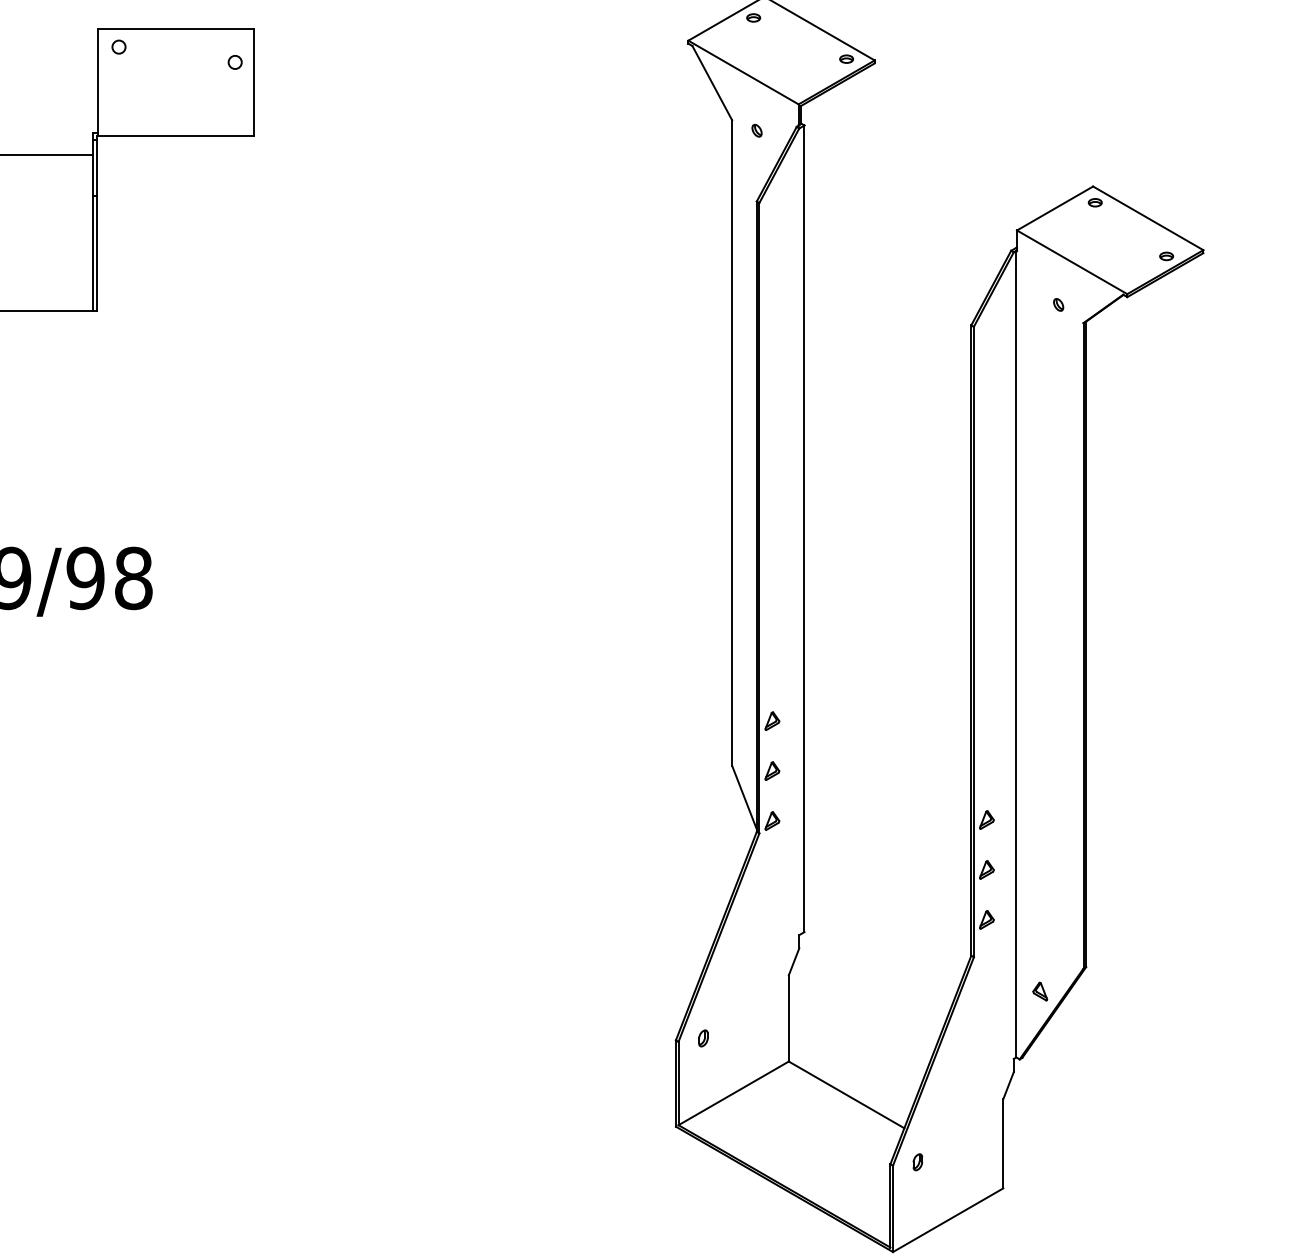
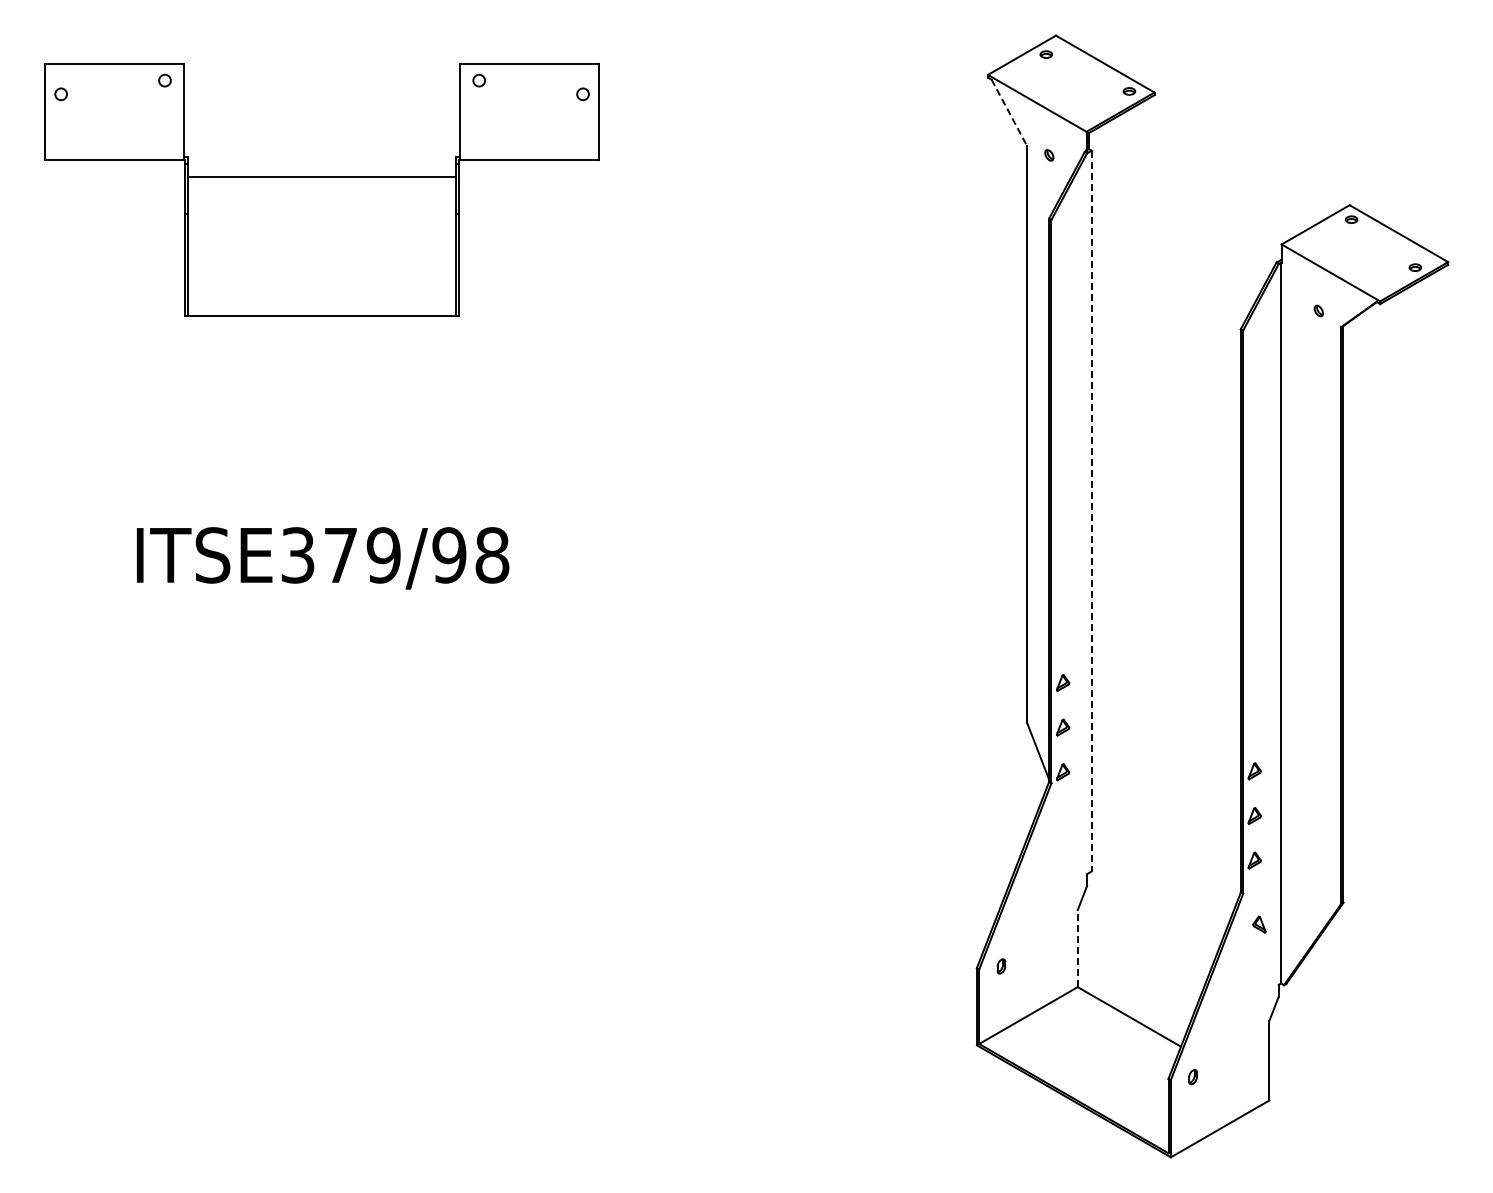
line: (712, 82) -> (1009, 112), solid -> dashed
line: (804, 529) -> (1091, 511), solid -> dashed
part: (1040, 991) -> (1259, 924), moved
line: (788, 1018) -> (1077, 948), solid -> dashed

